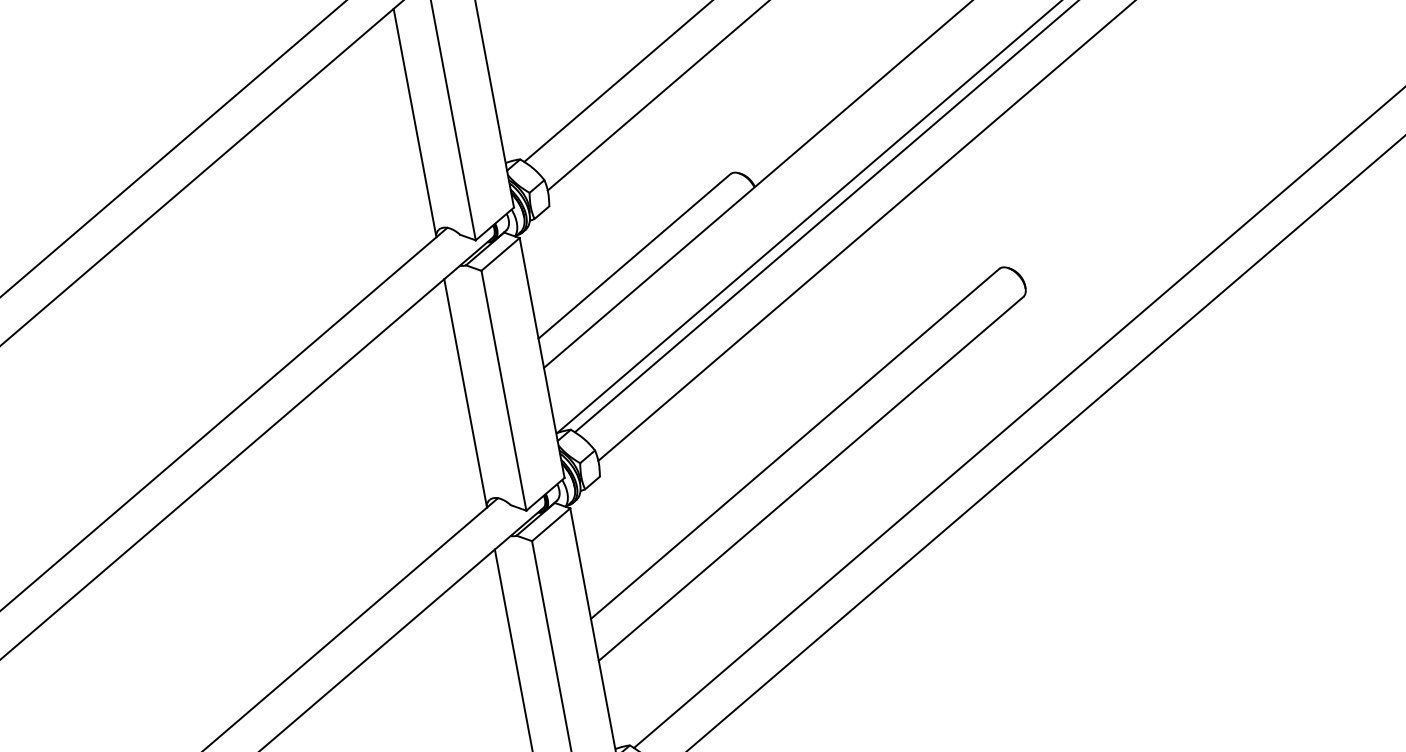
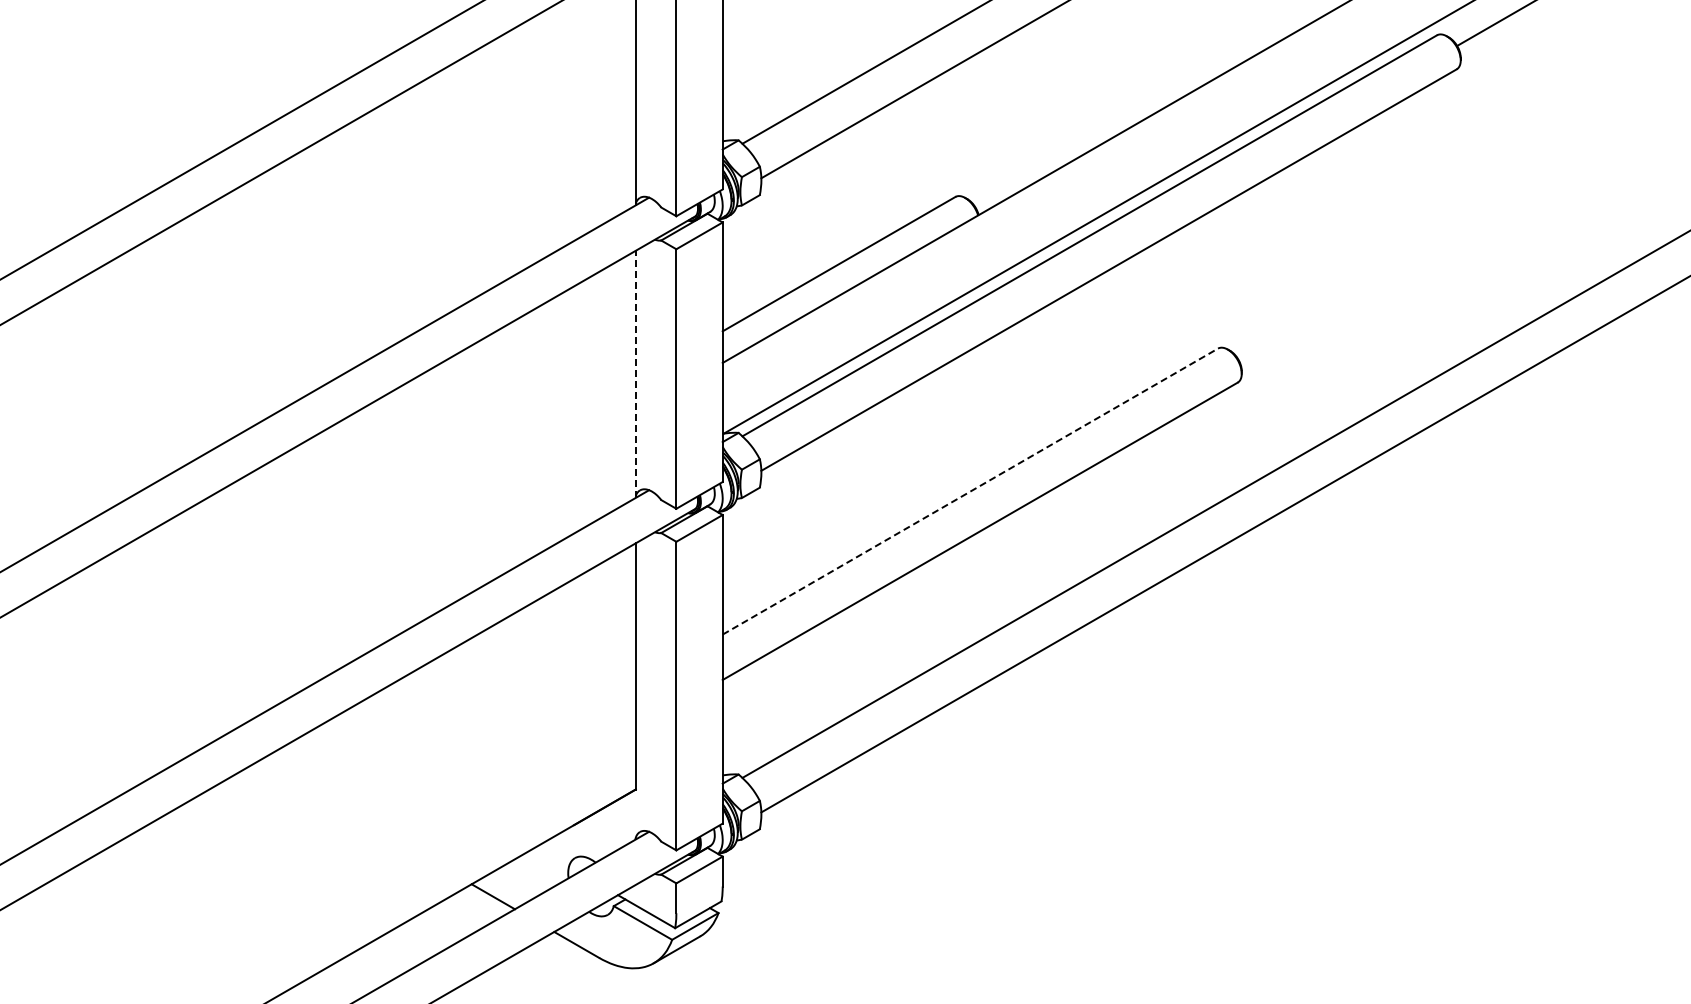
line: (465, 393) -> (635, 374), solid -> dashed
line: (795, 443) -> (970, 491), solid -> dashed

